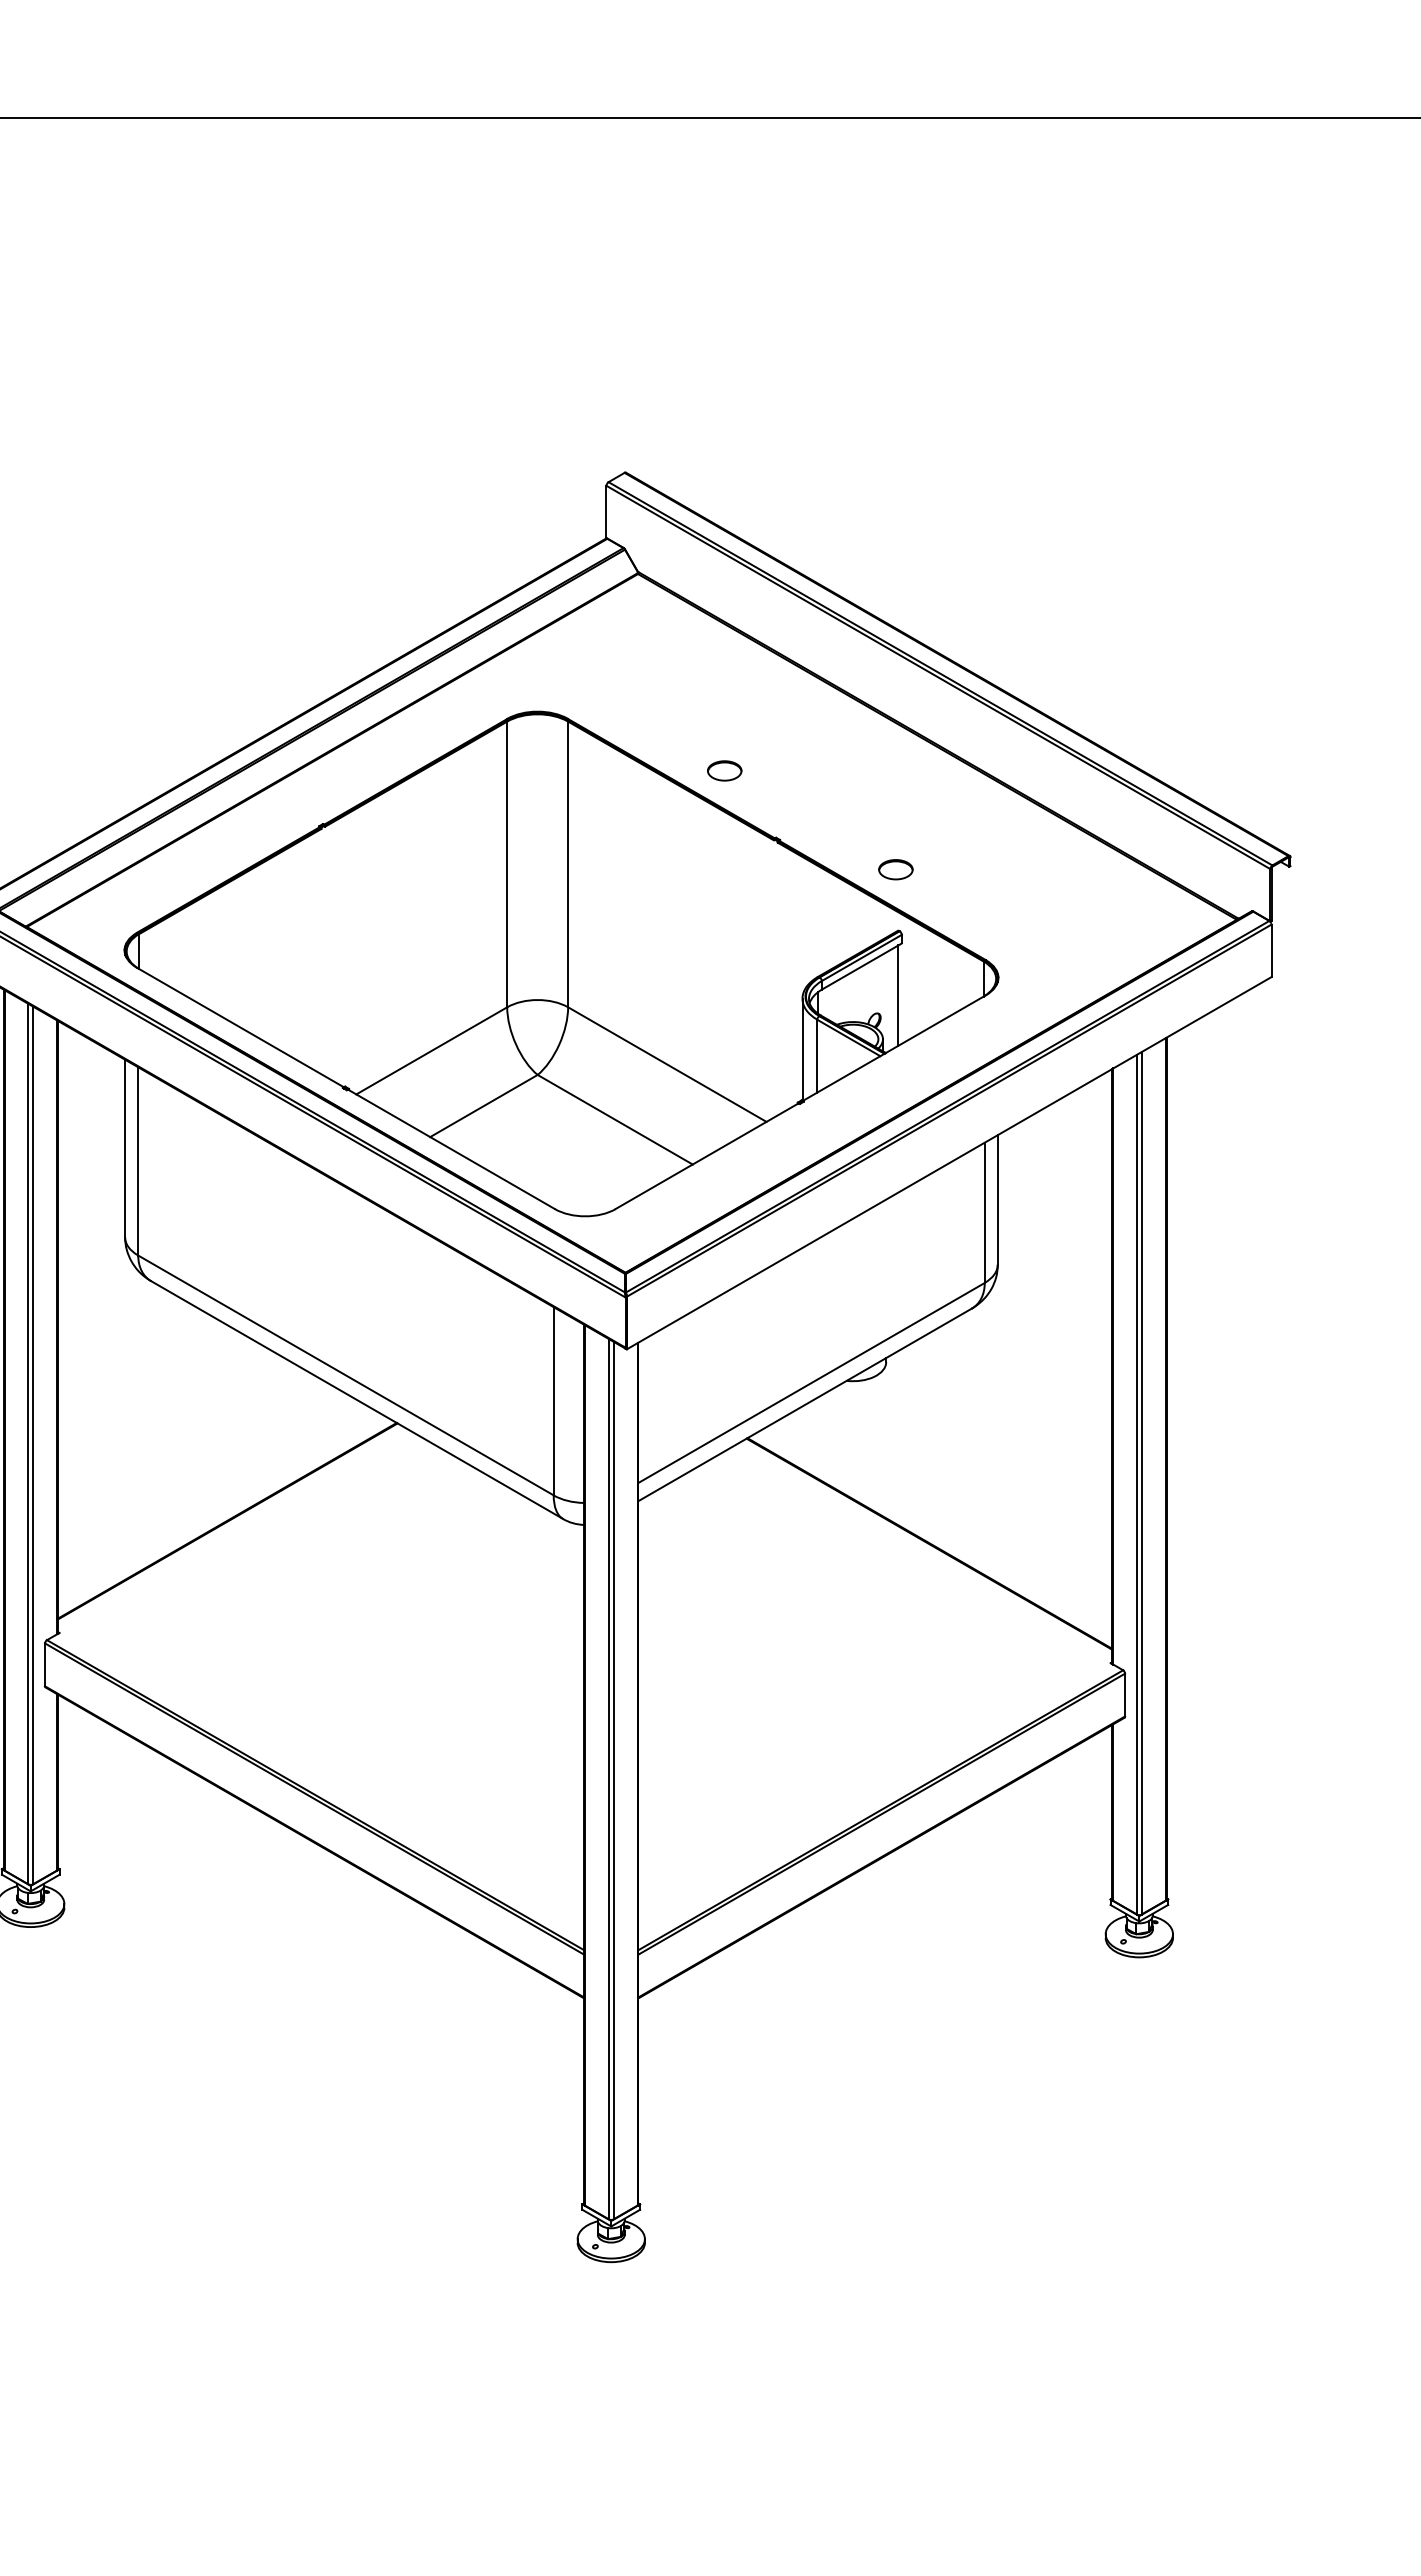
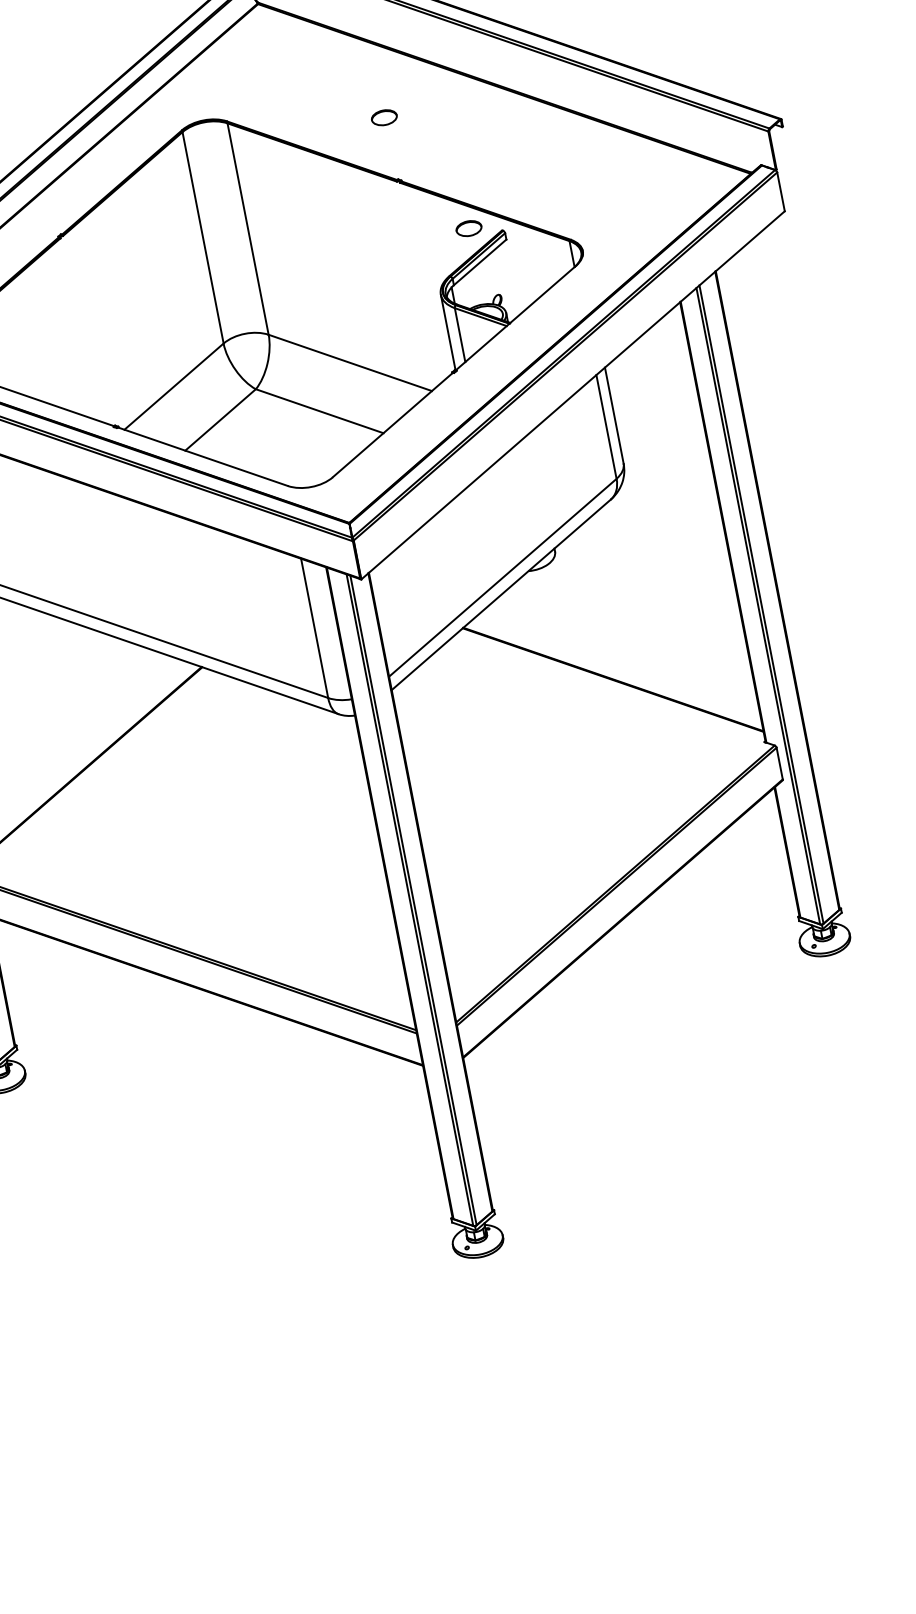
part: (724, 770) -> (384, 117), moved
part: (895, 869) -> (468, 228), moved
line: (898, 995) -> (511, 278), removed

